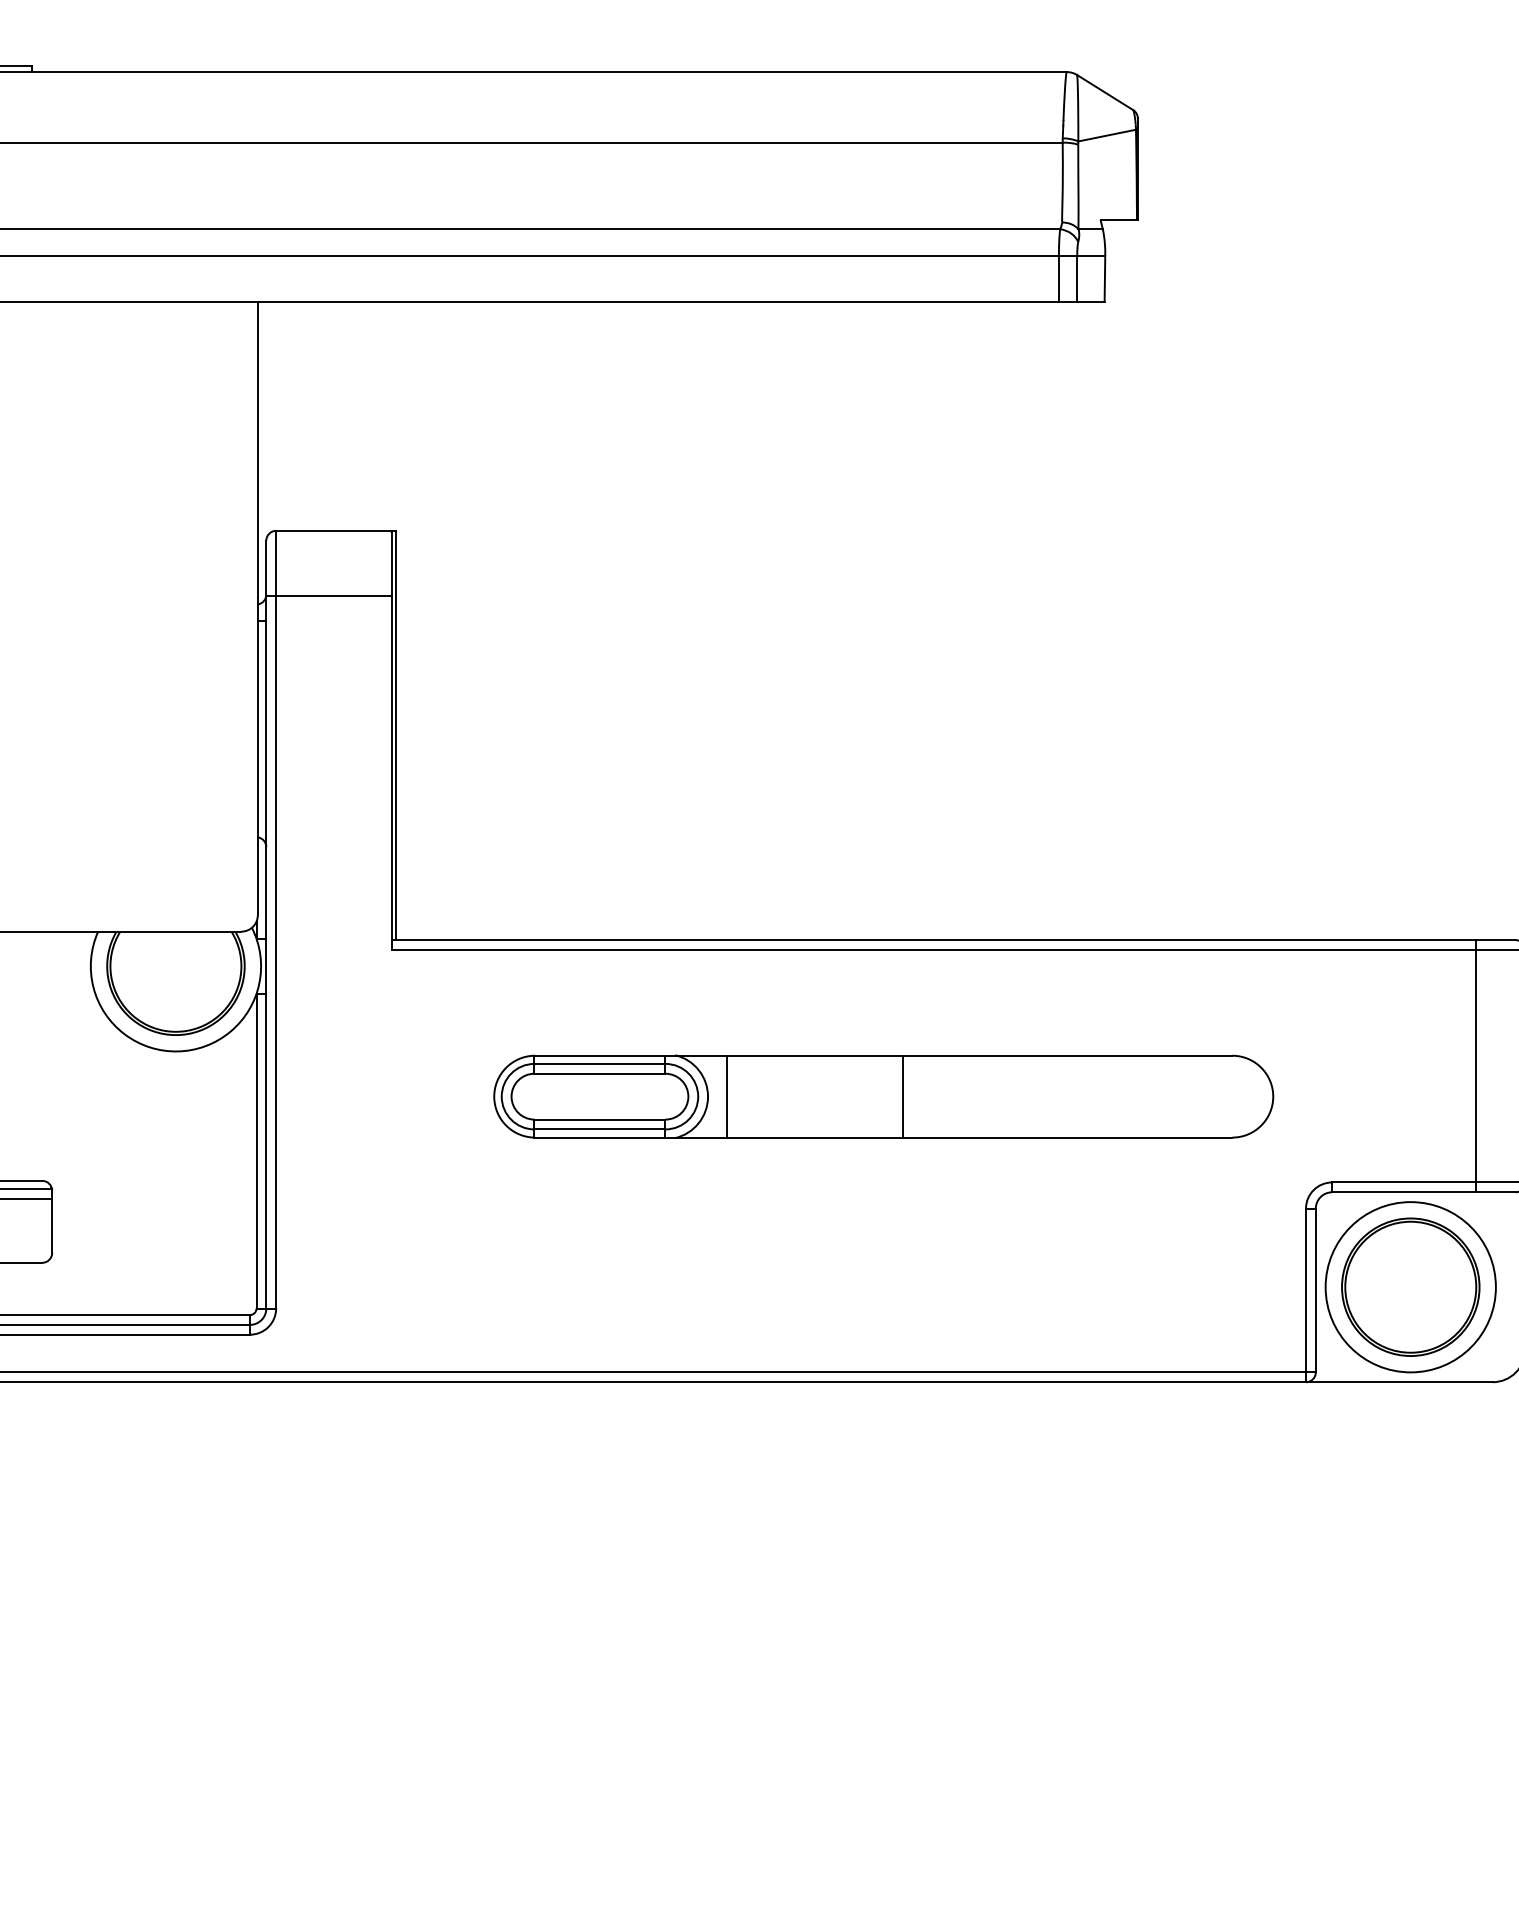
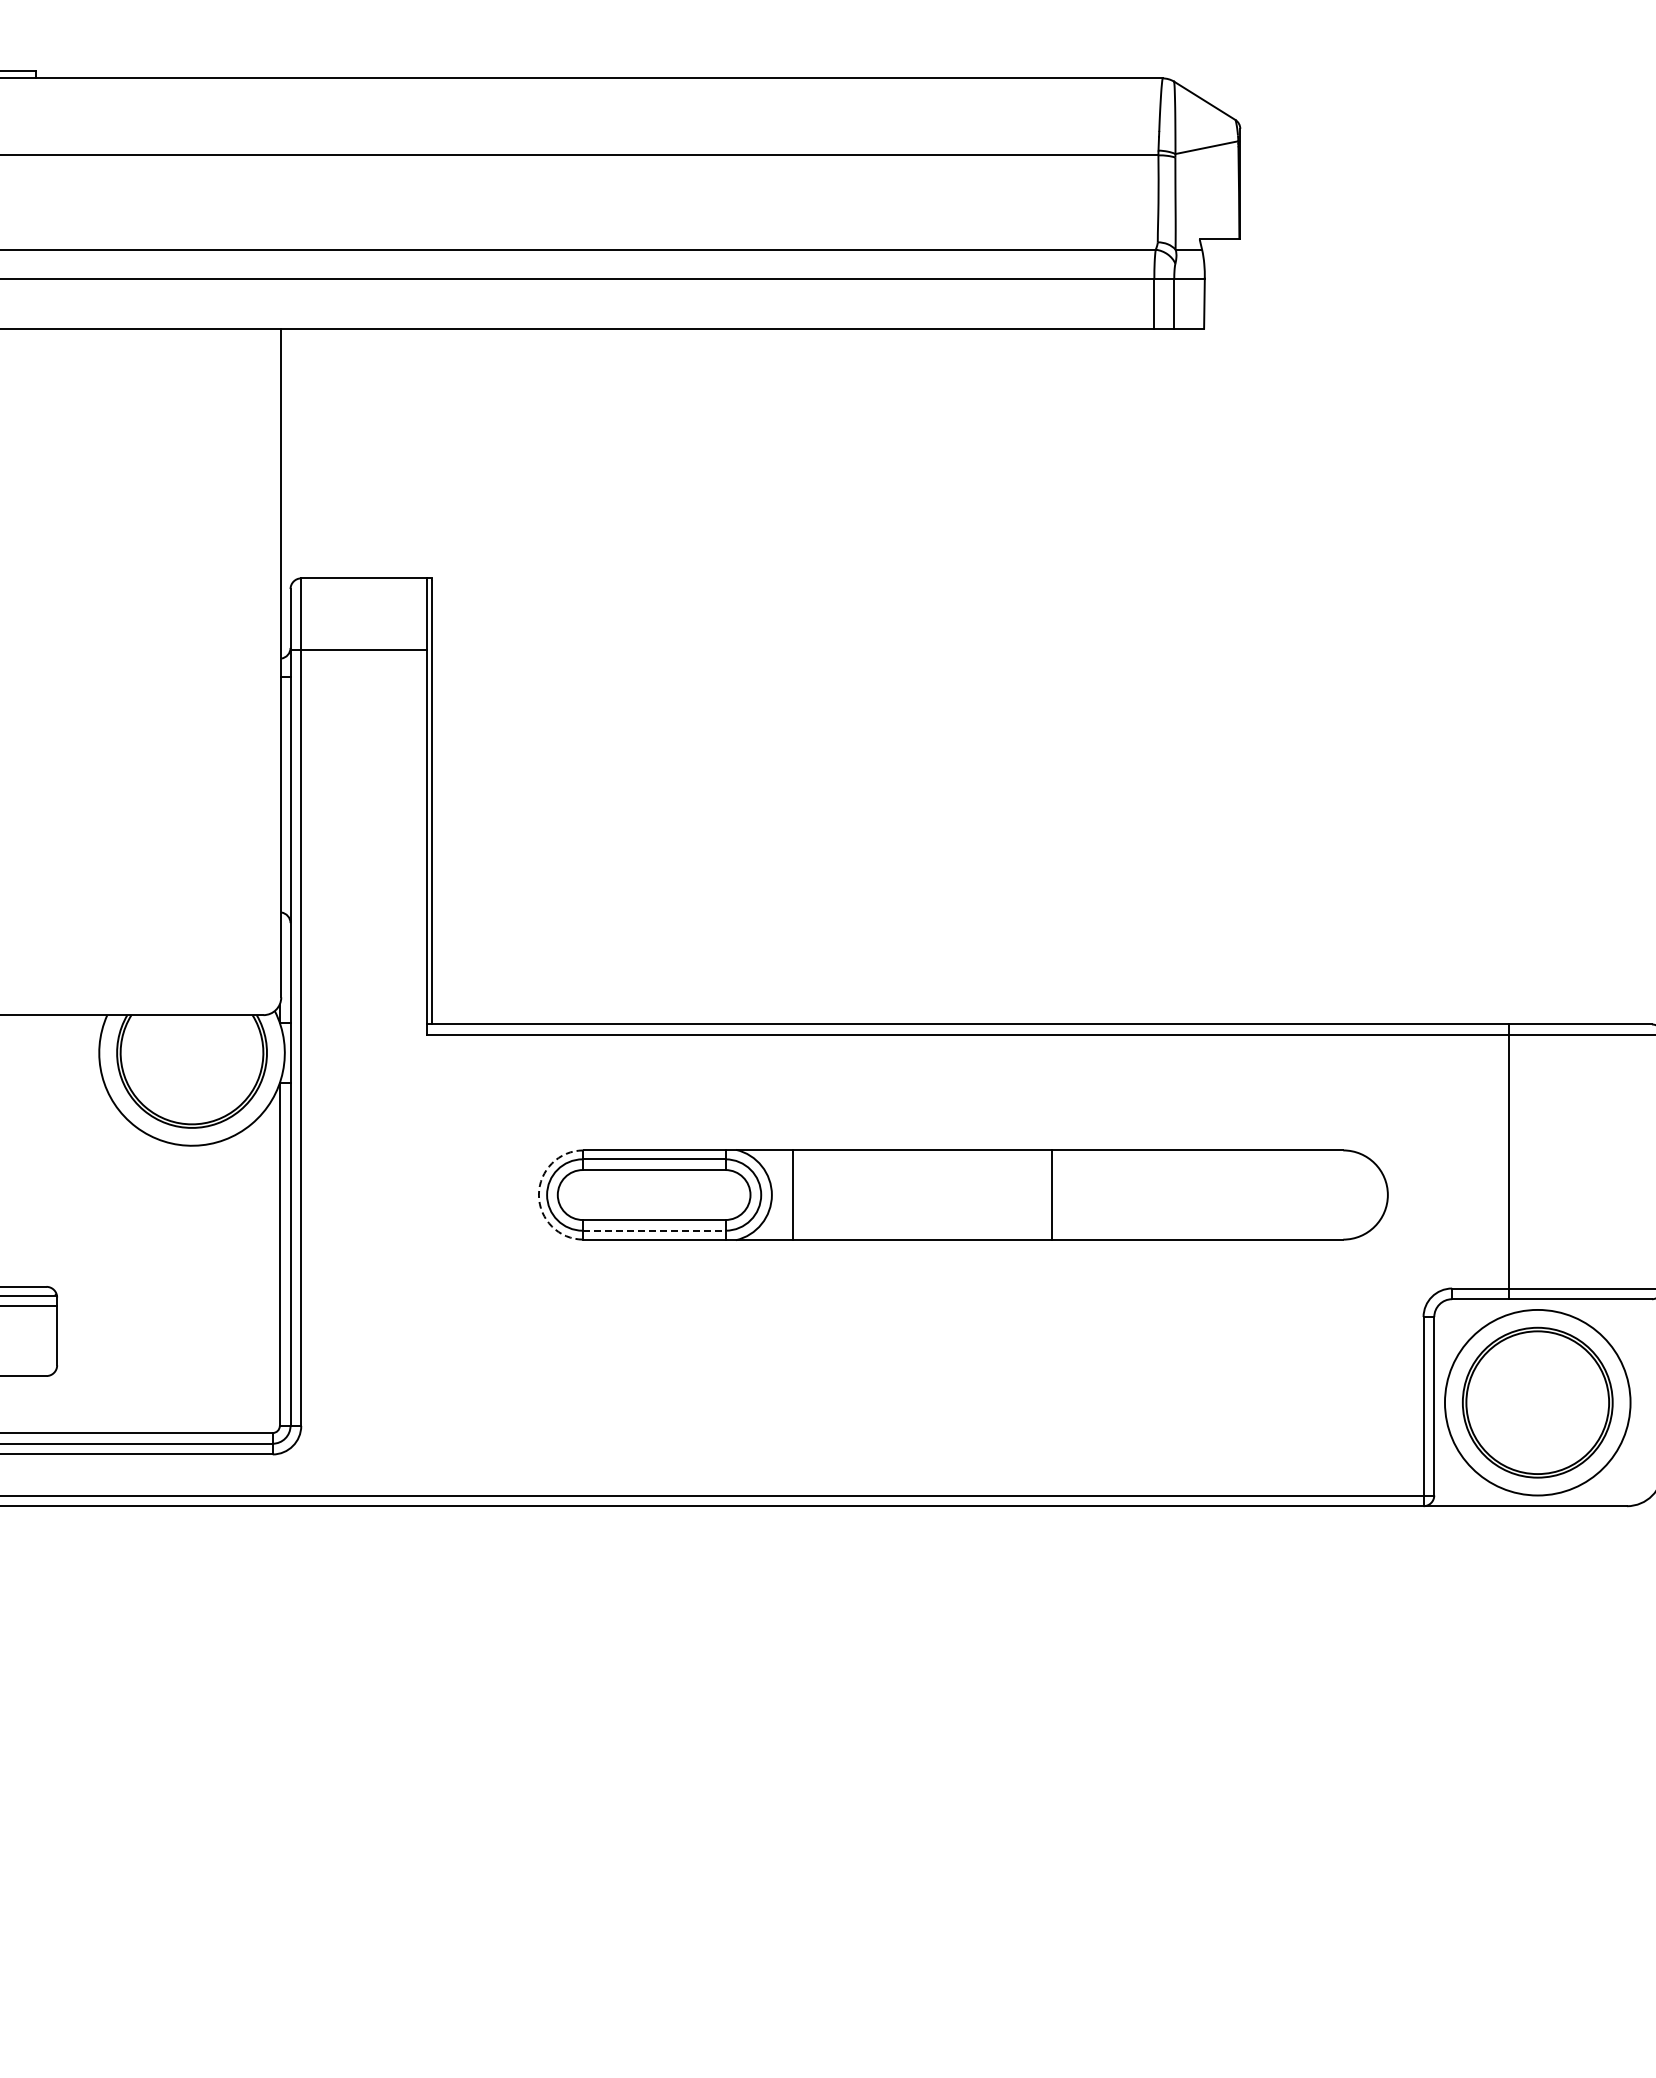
line: (1476, 1065) -> (1509, 1161), moved
line: (902, 1096) -> (1051, 1194), moved
arc: (493, 1097) -> (538, 1195), solid -> dashed
line: (600, 1129) -> (654, 1230), solid -> dashed

